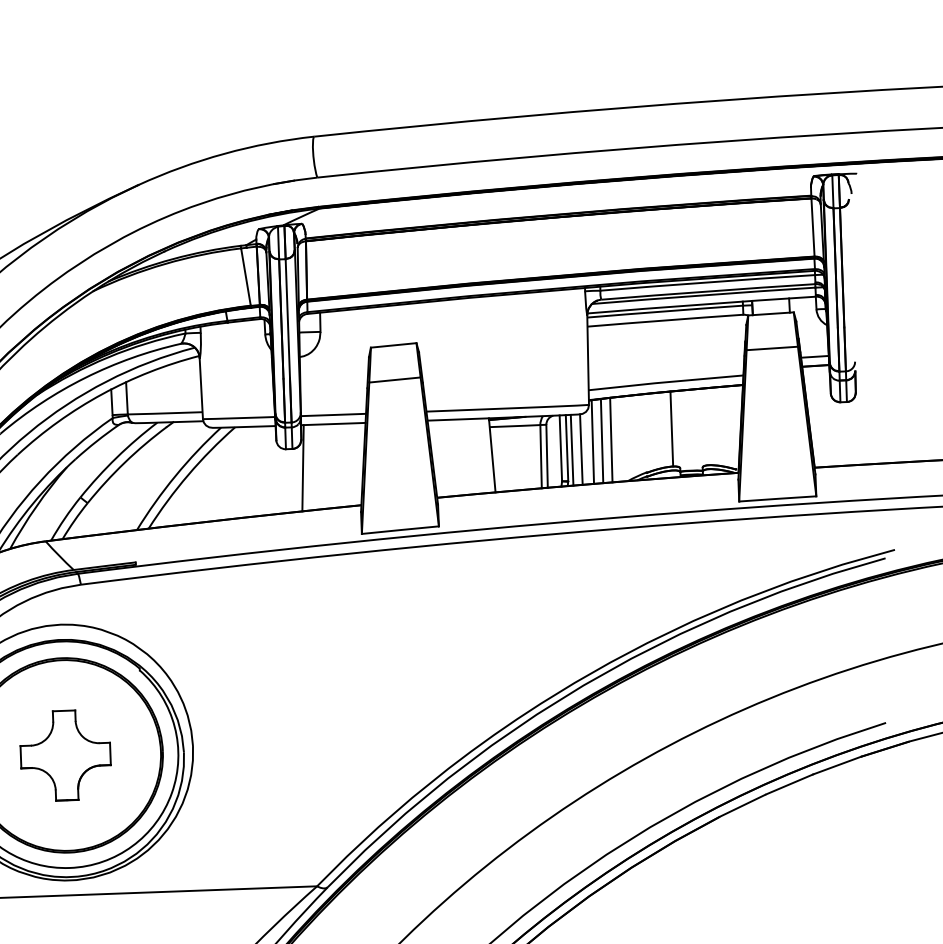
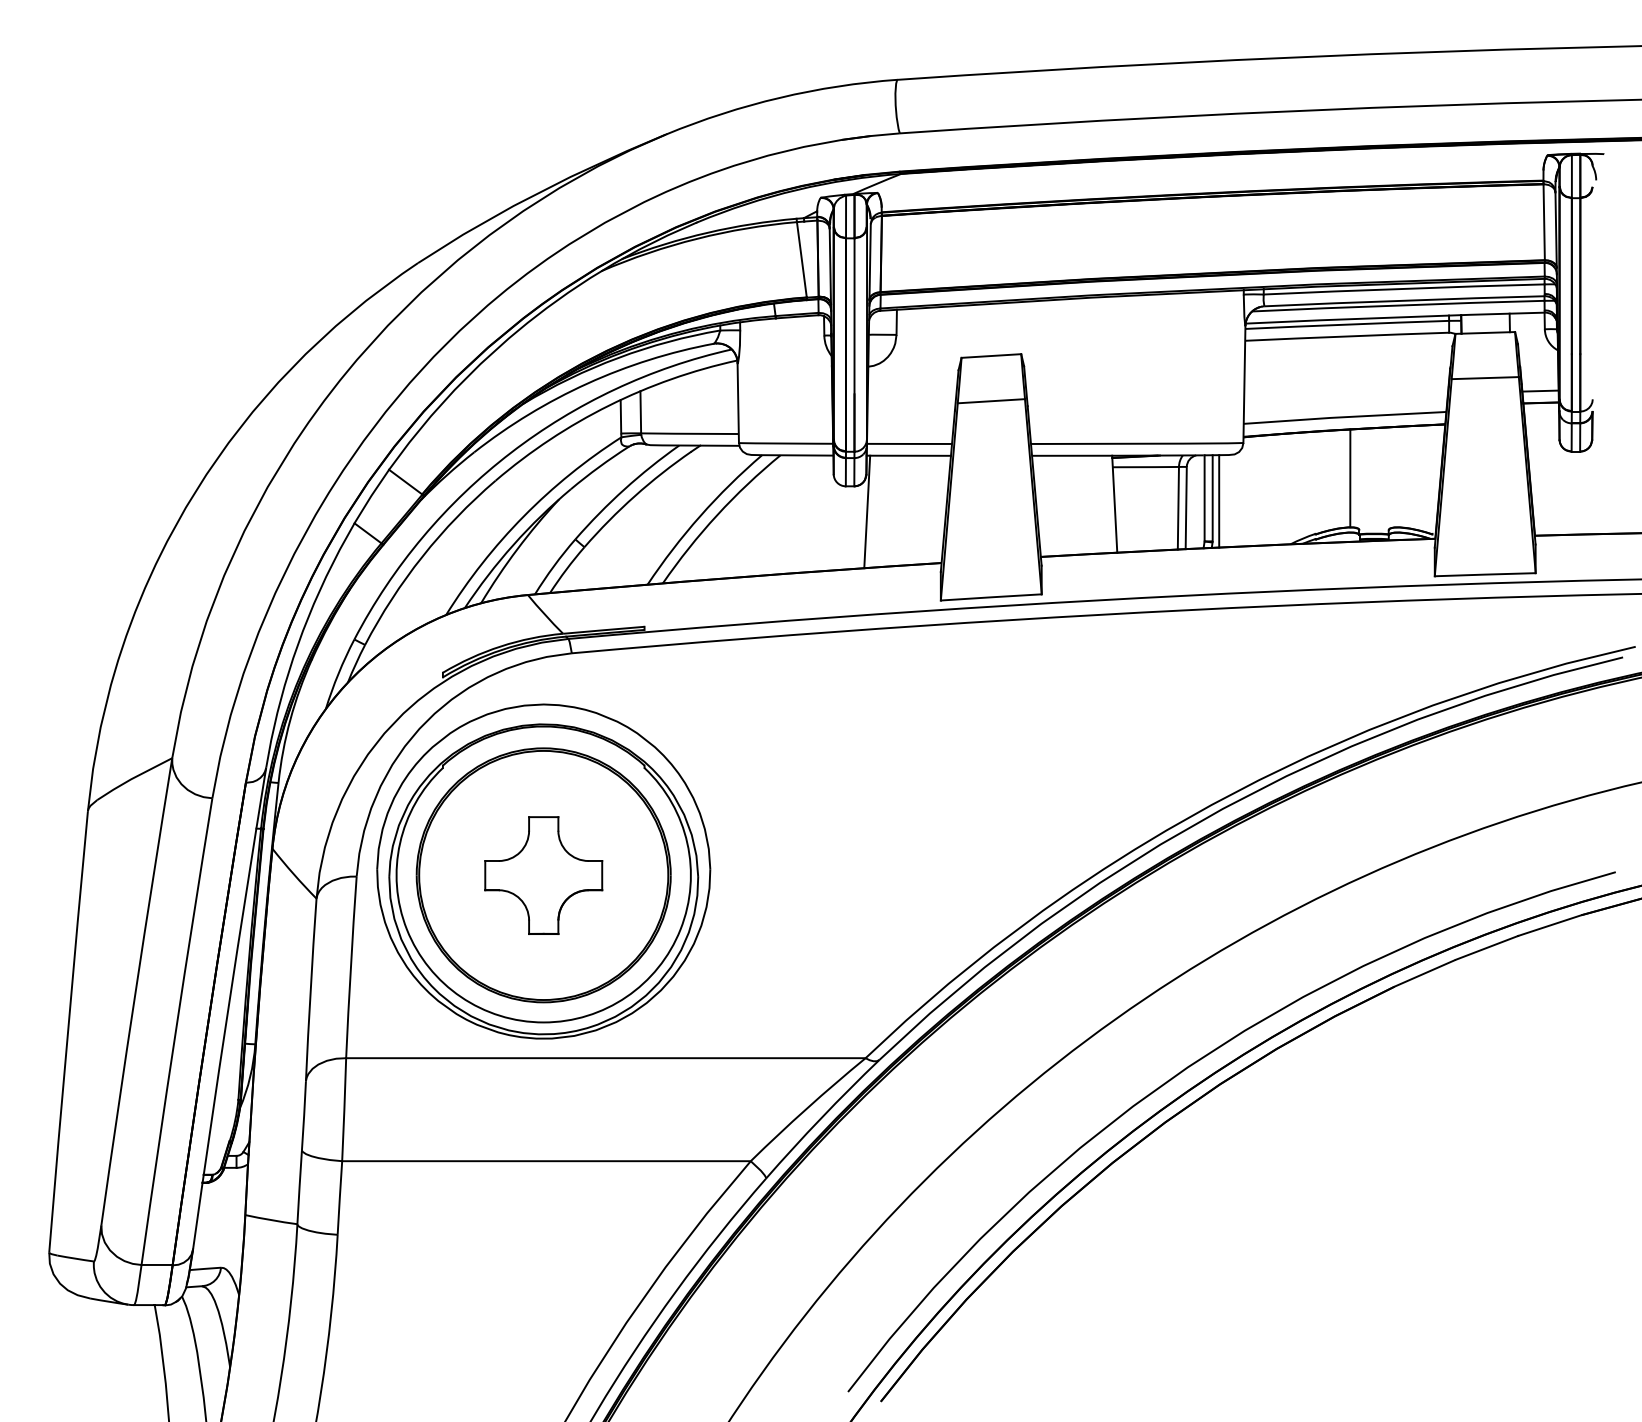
line: (611, 439) -> (1270, 489), removed
line: (601, 440) -> (1258, 490), removed
line: (592, 441) -> (1246, 491), removed
line: (581, 449) -> (1231, 500), removed

